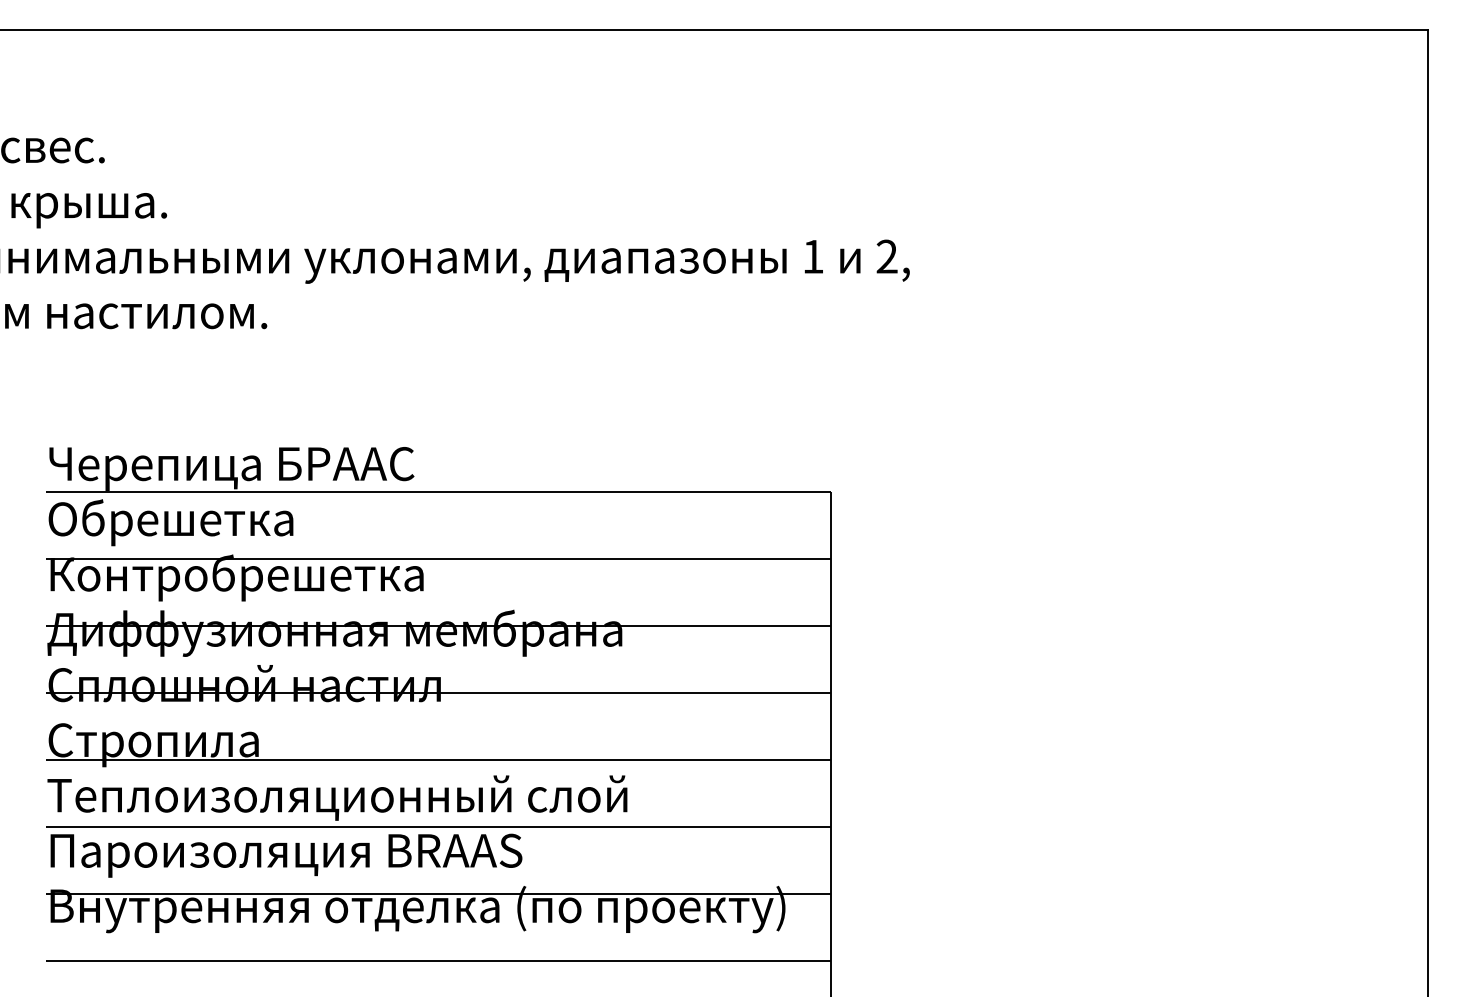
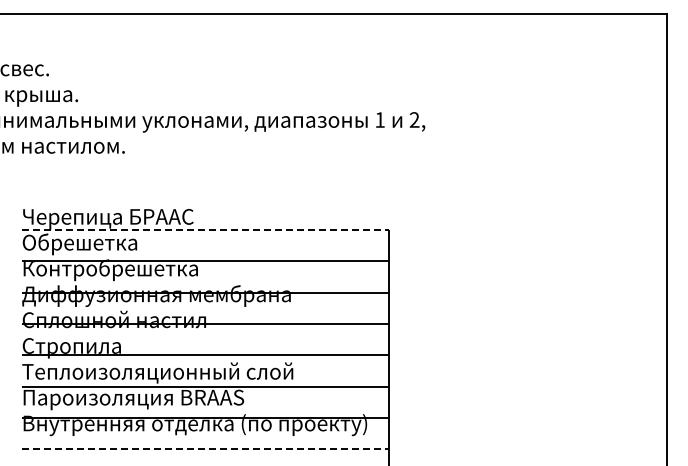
line: (439, 493) -> (205, 230), solid -> dashed
line: (439, 961) -> (205, 449), solid -> dashed

